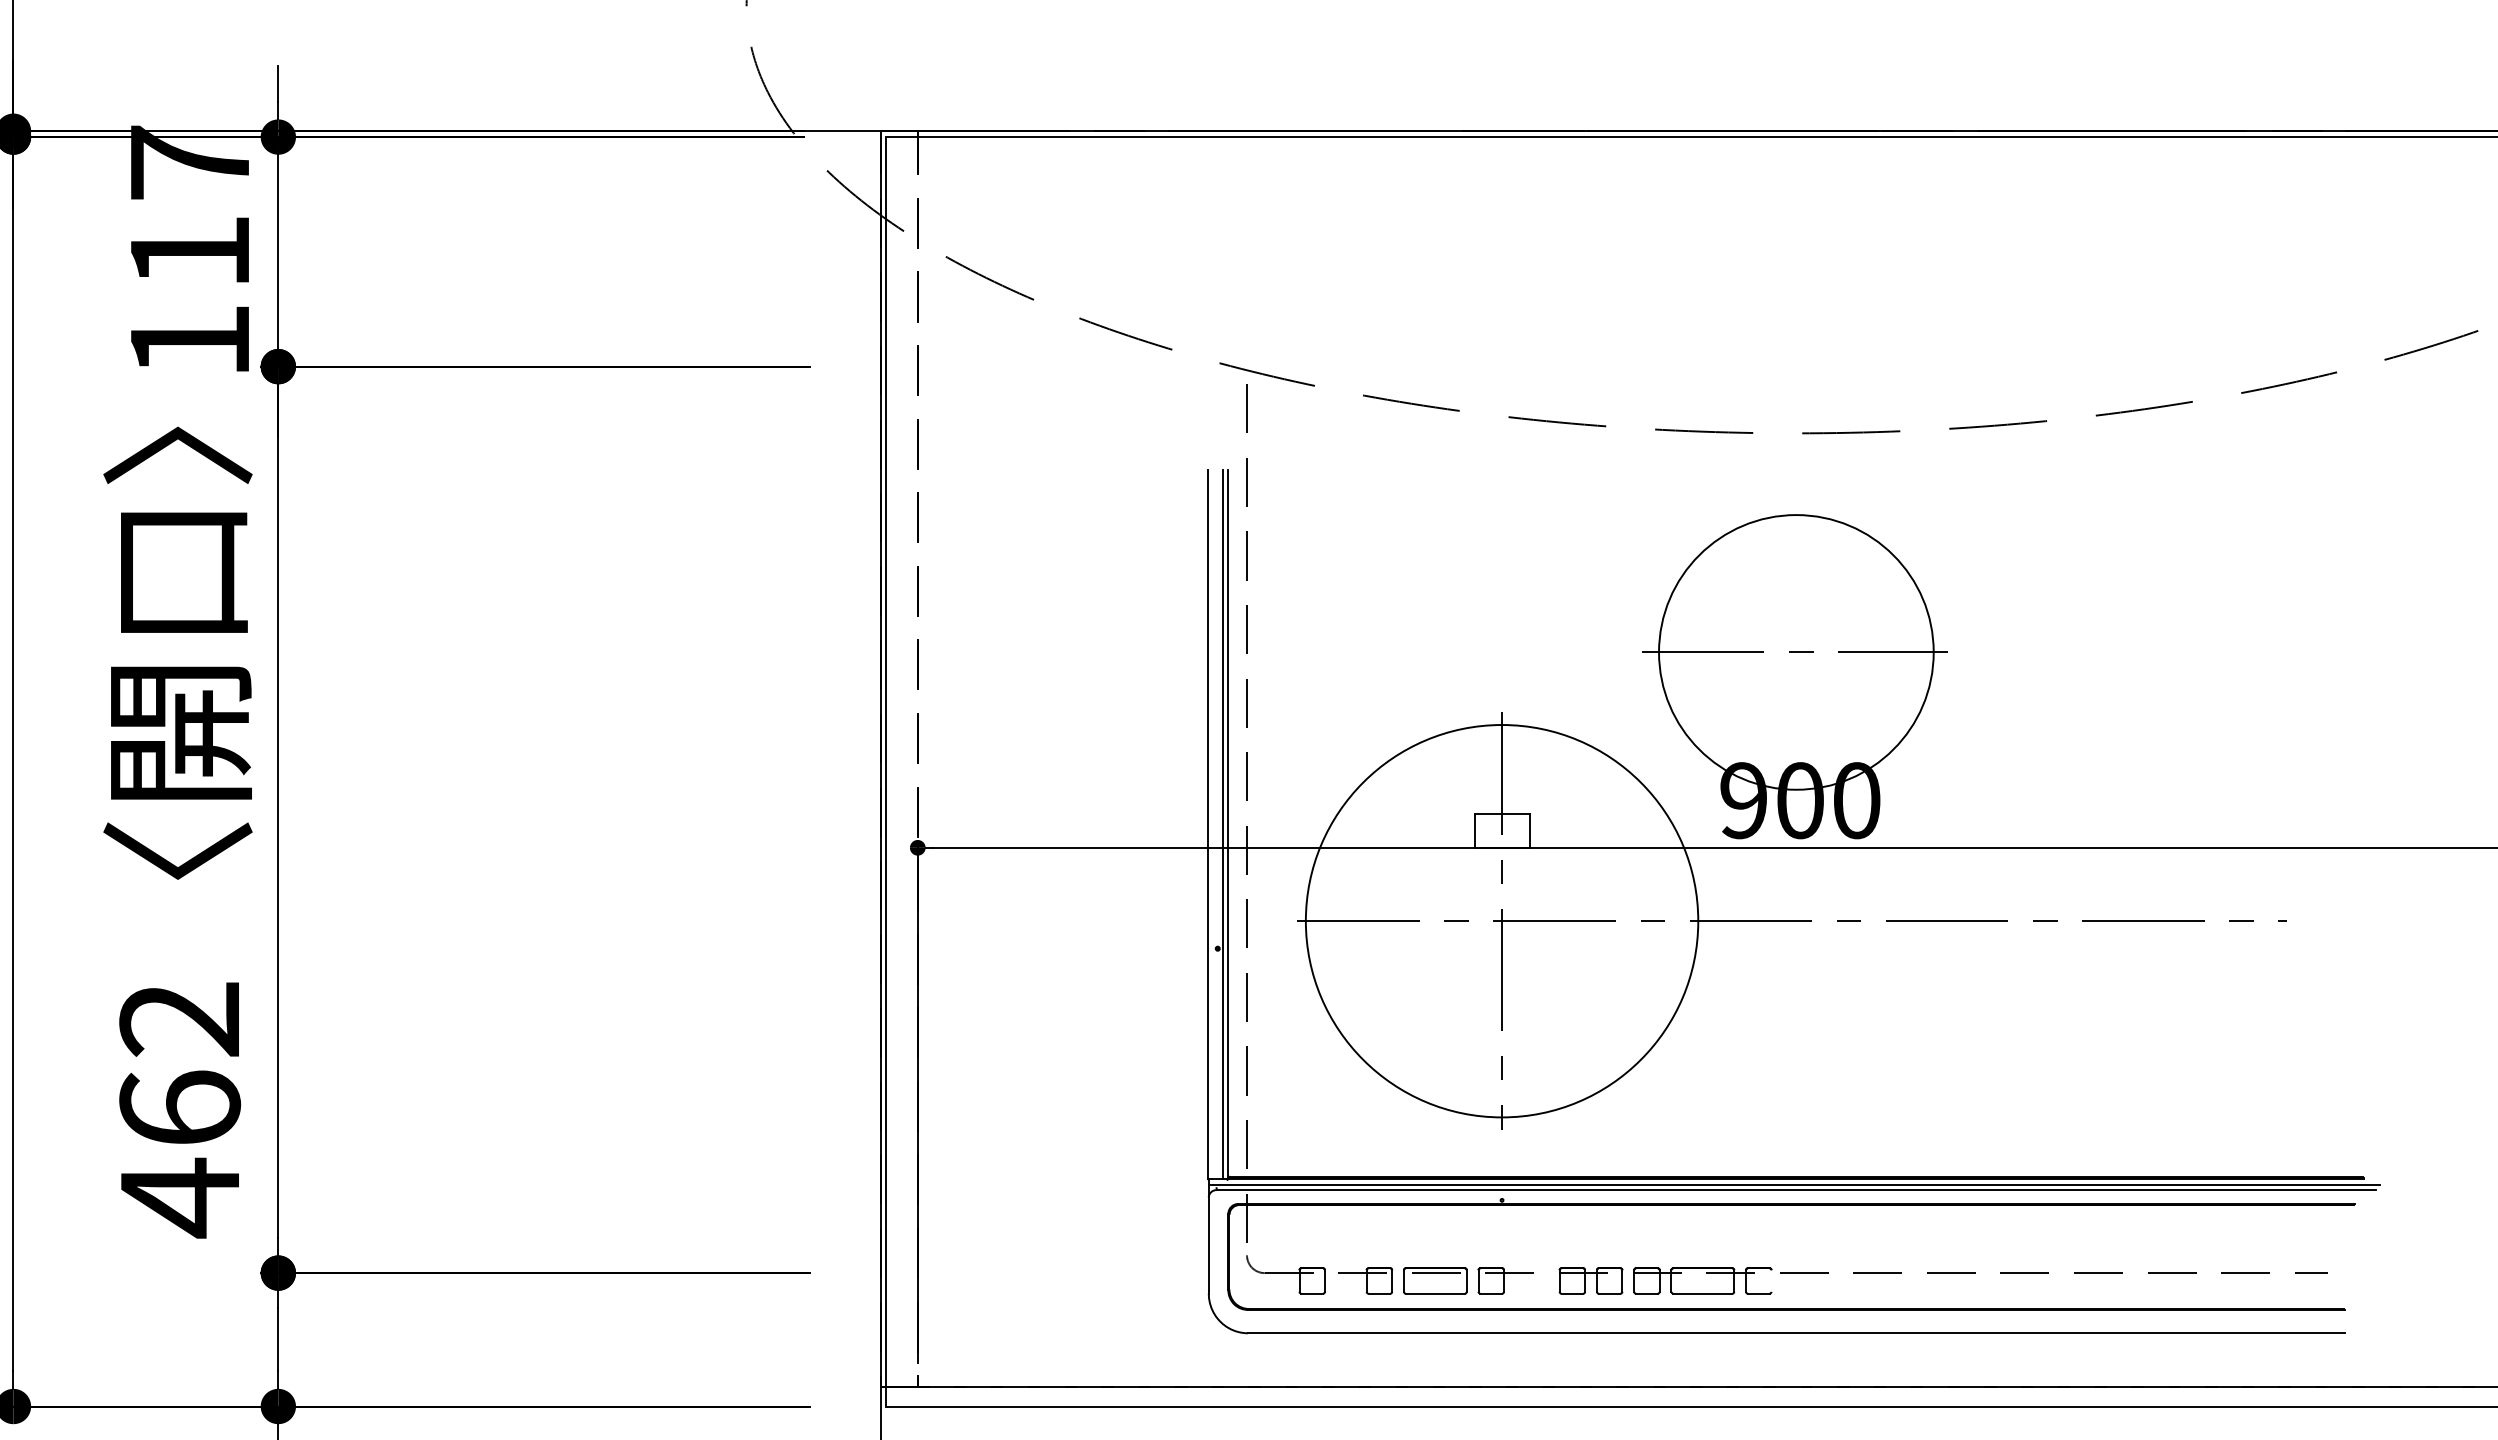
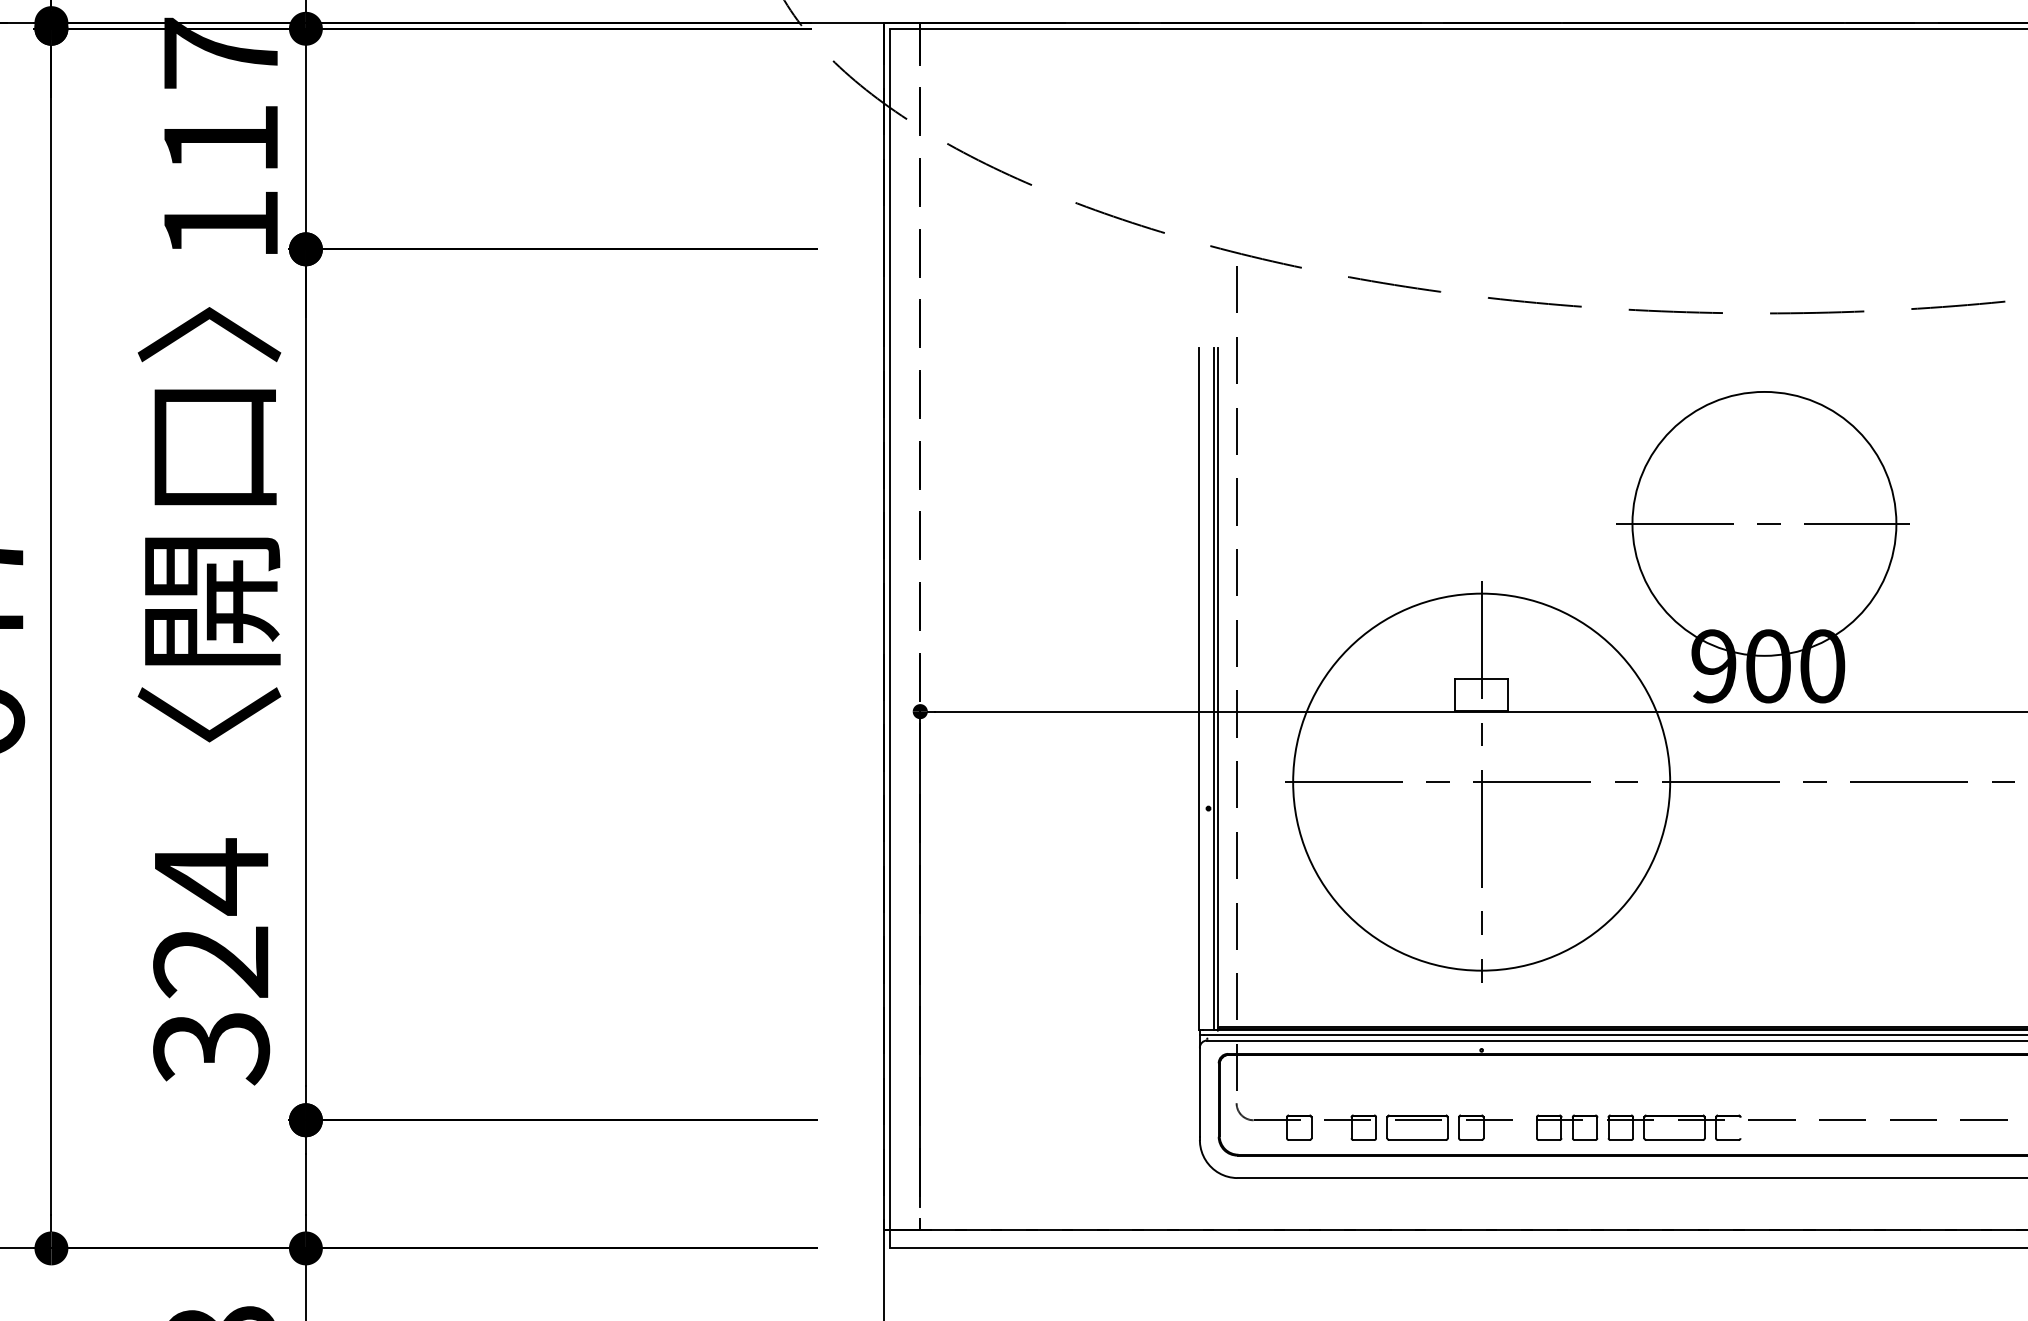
text: (180, 1108) -> (211, 962), 462 -> 324

